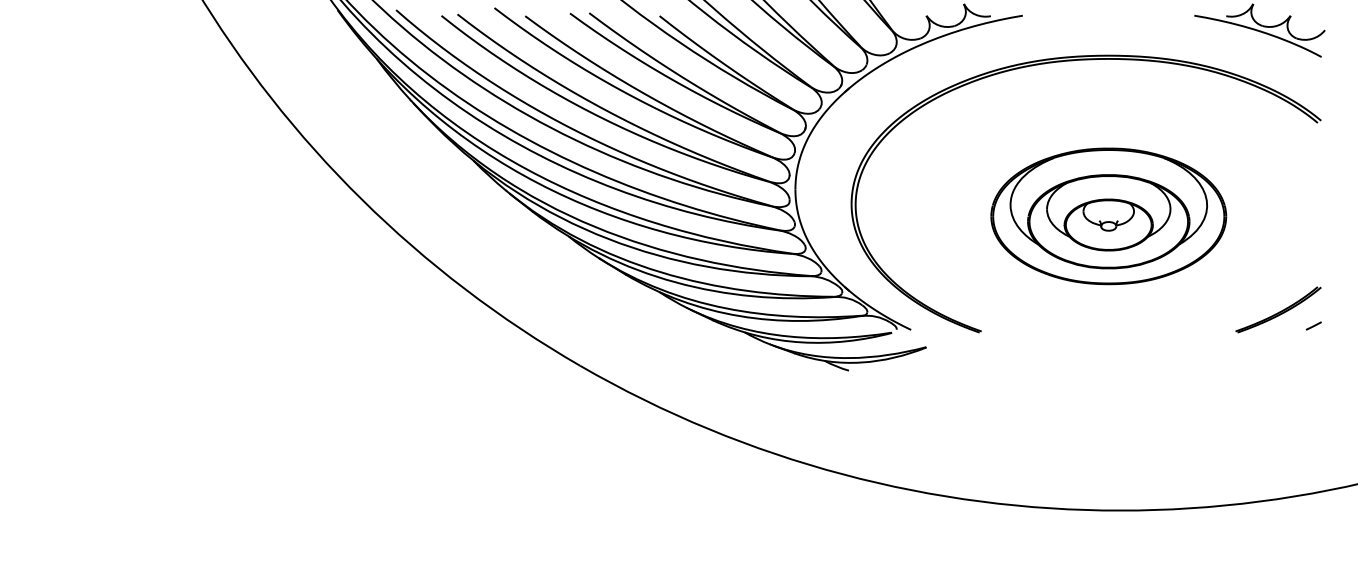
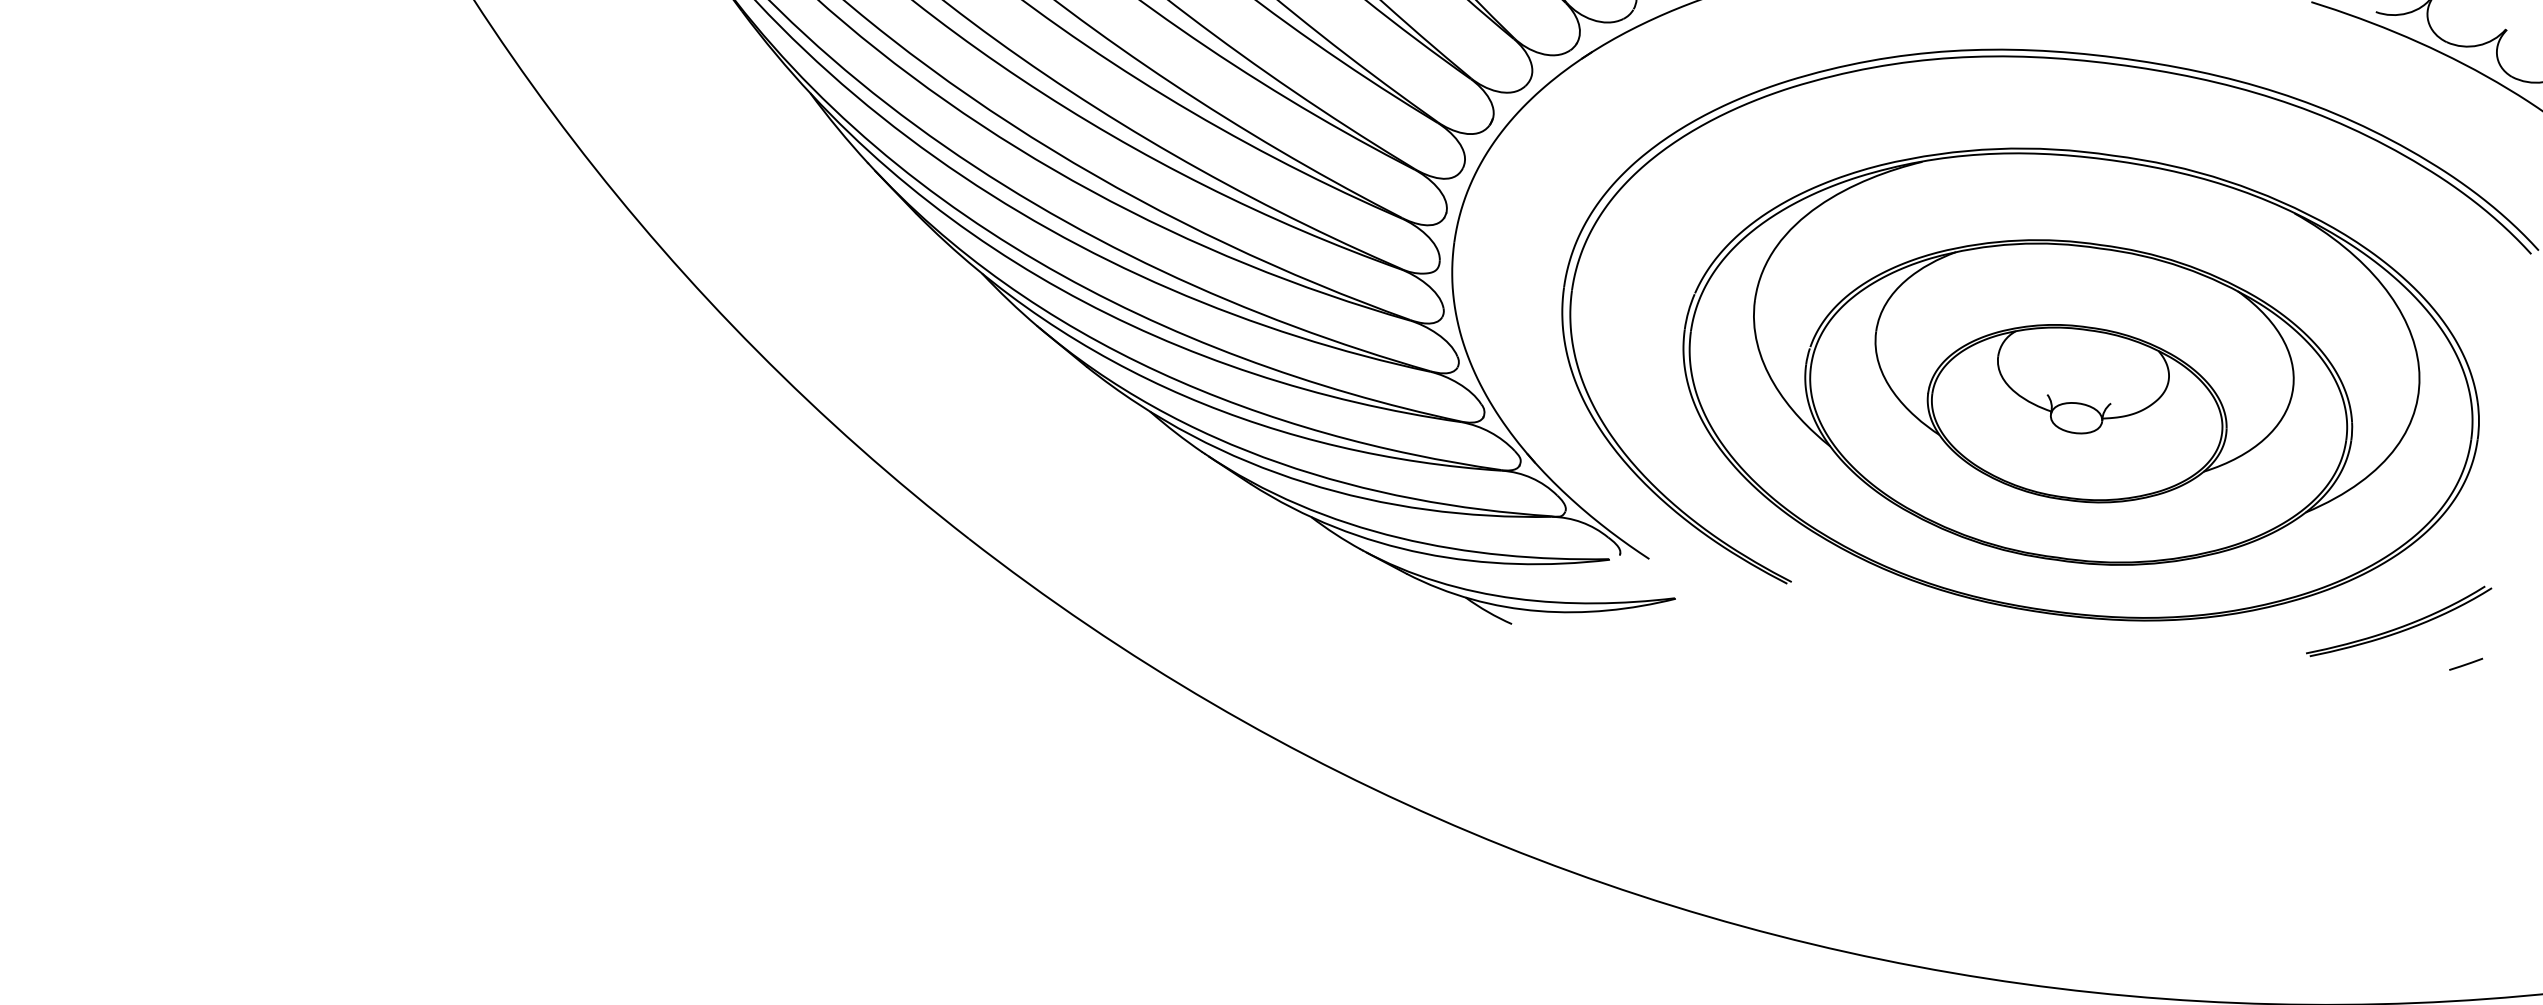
part: (1108, 216) -> (2080, 384), size x1.67

